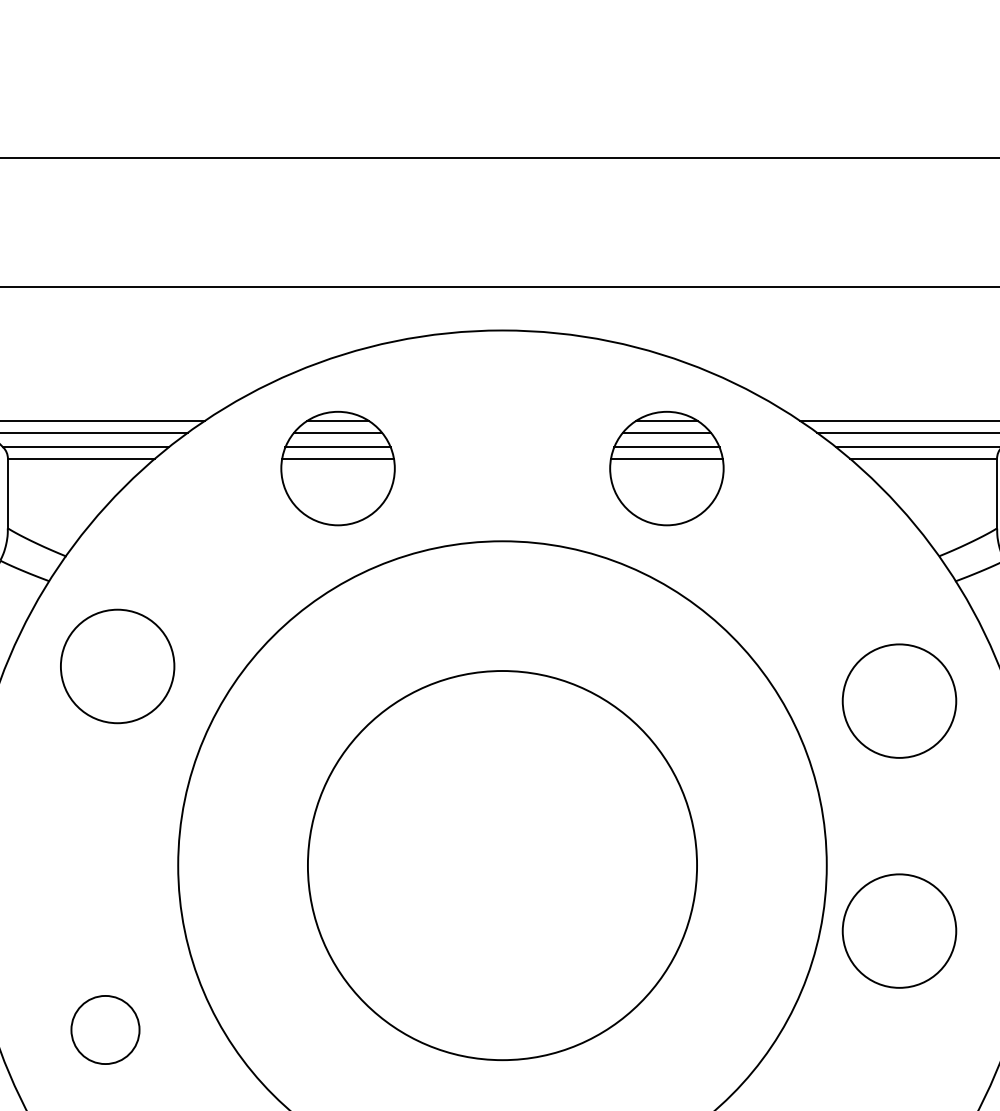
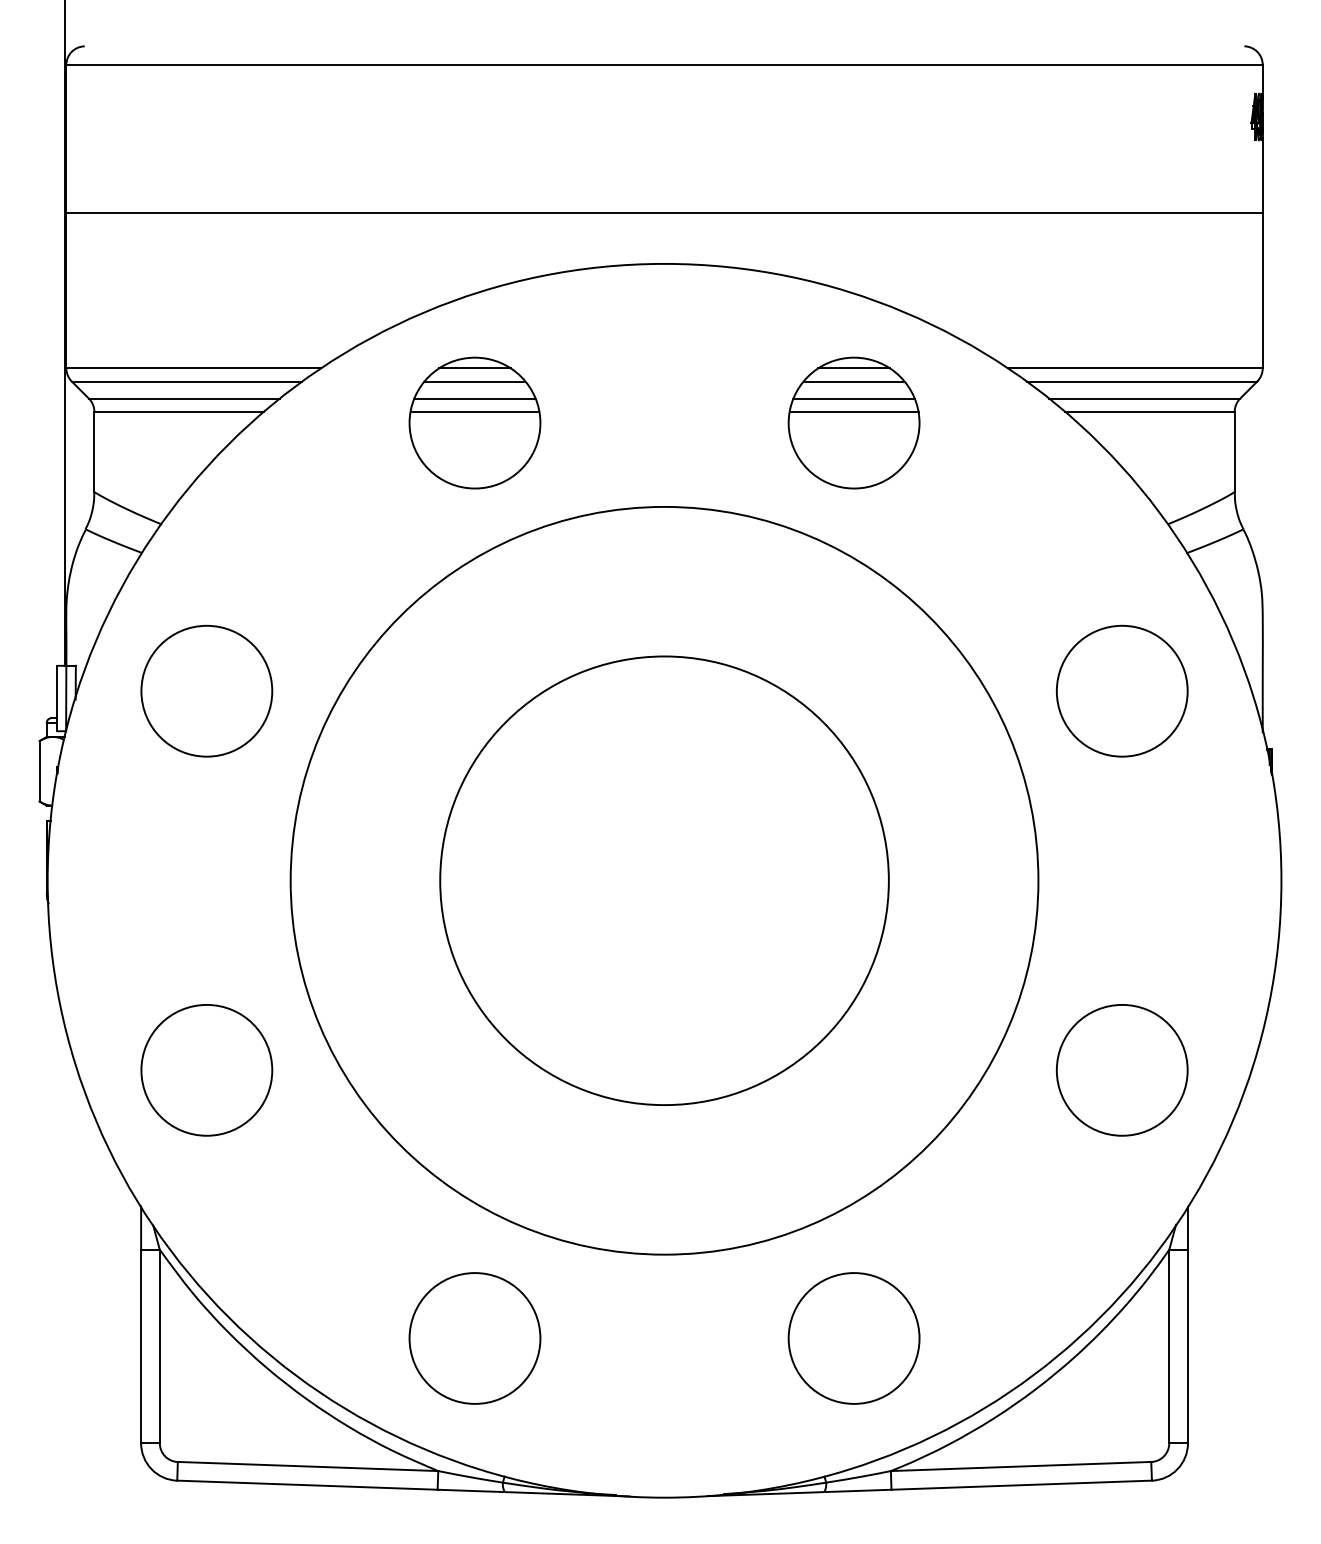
circle: (117, 665) -> (206, 690), moved
circle: (898, 931) -> (1121, 1070), moved
circle: (105, 1029) -> (206, 1069), size x1.67

